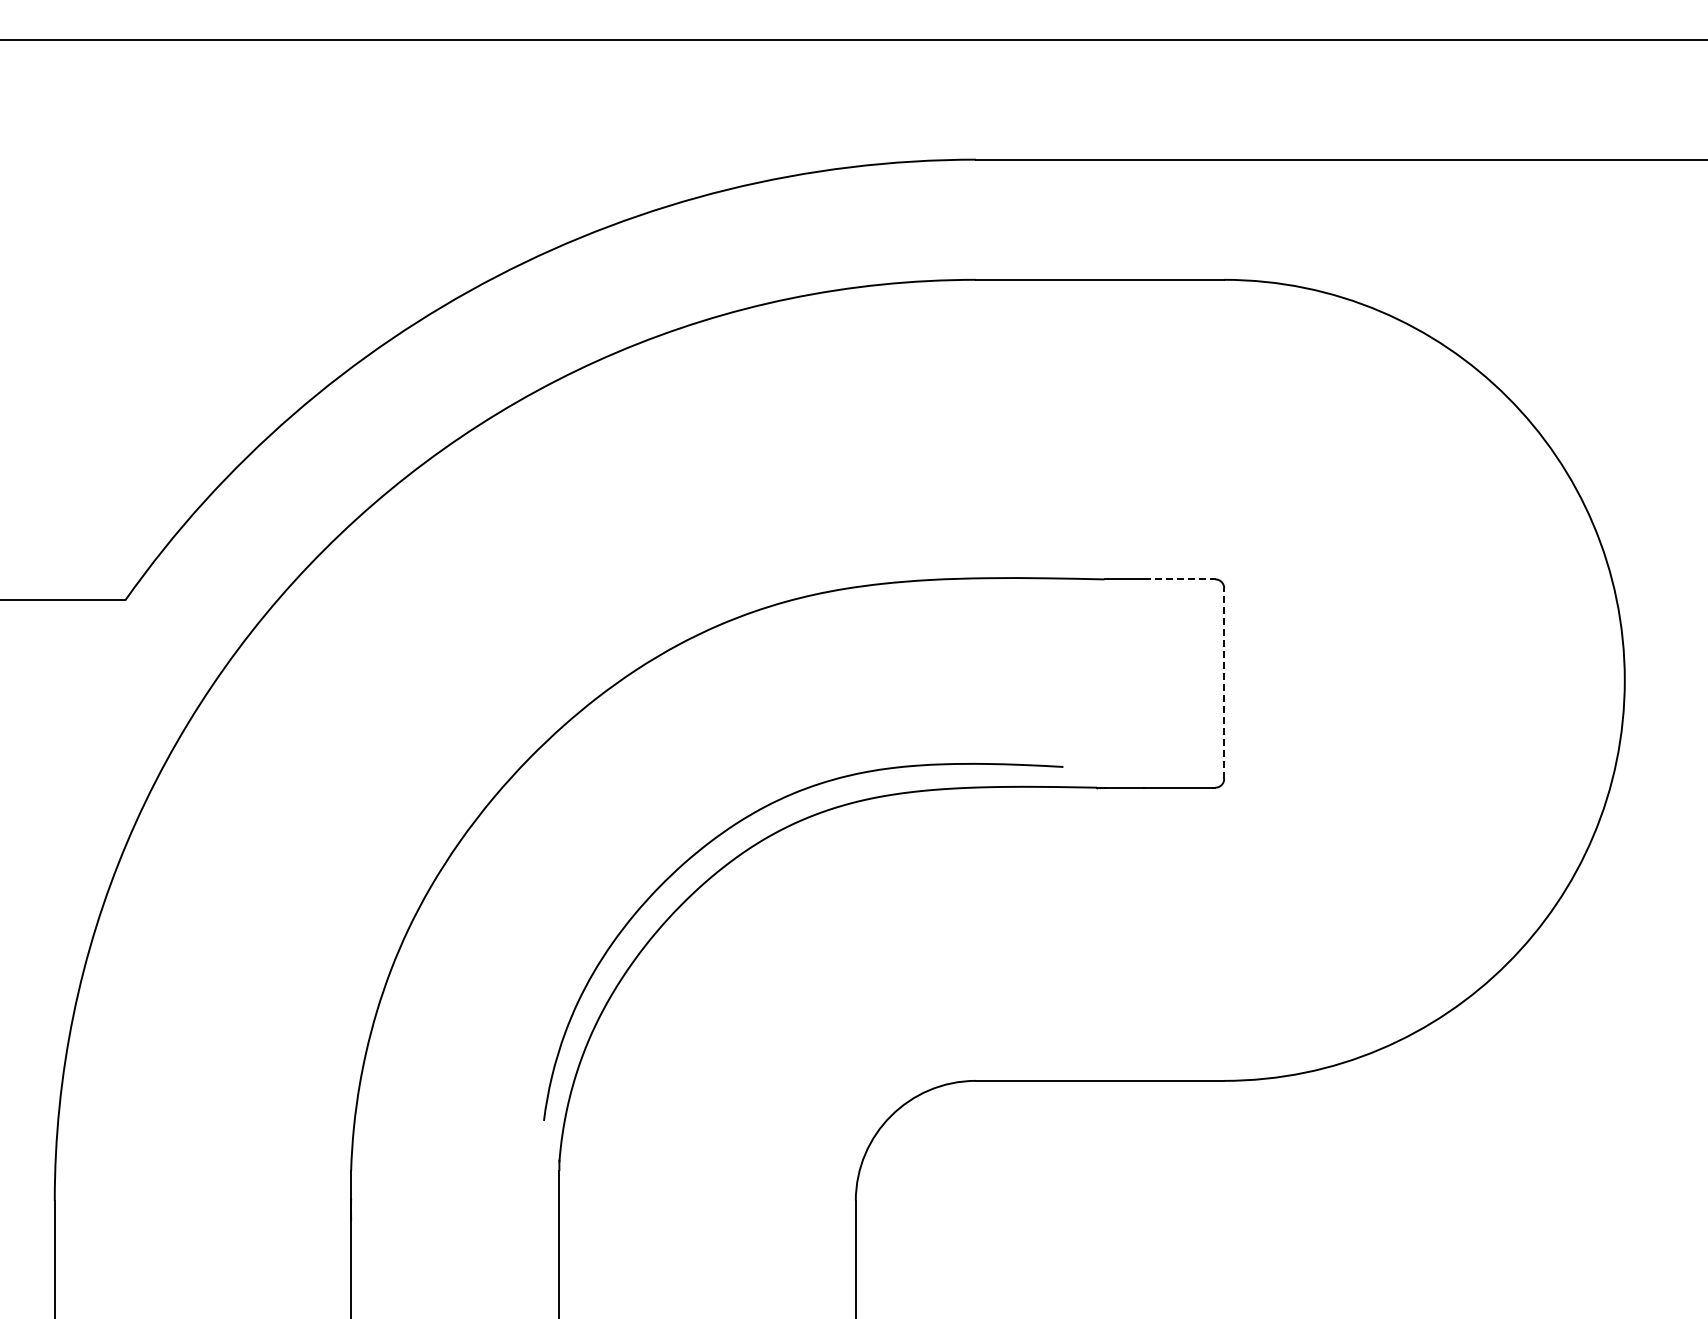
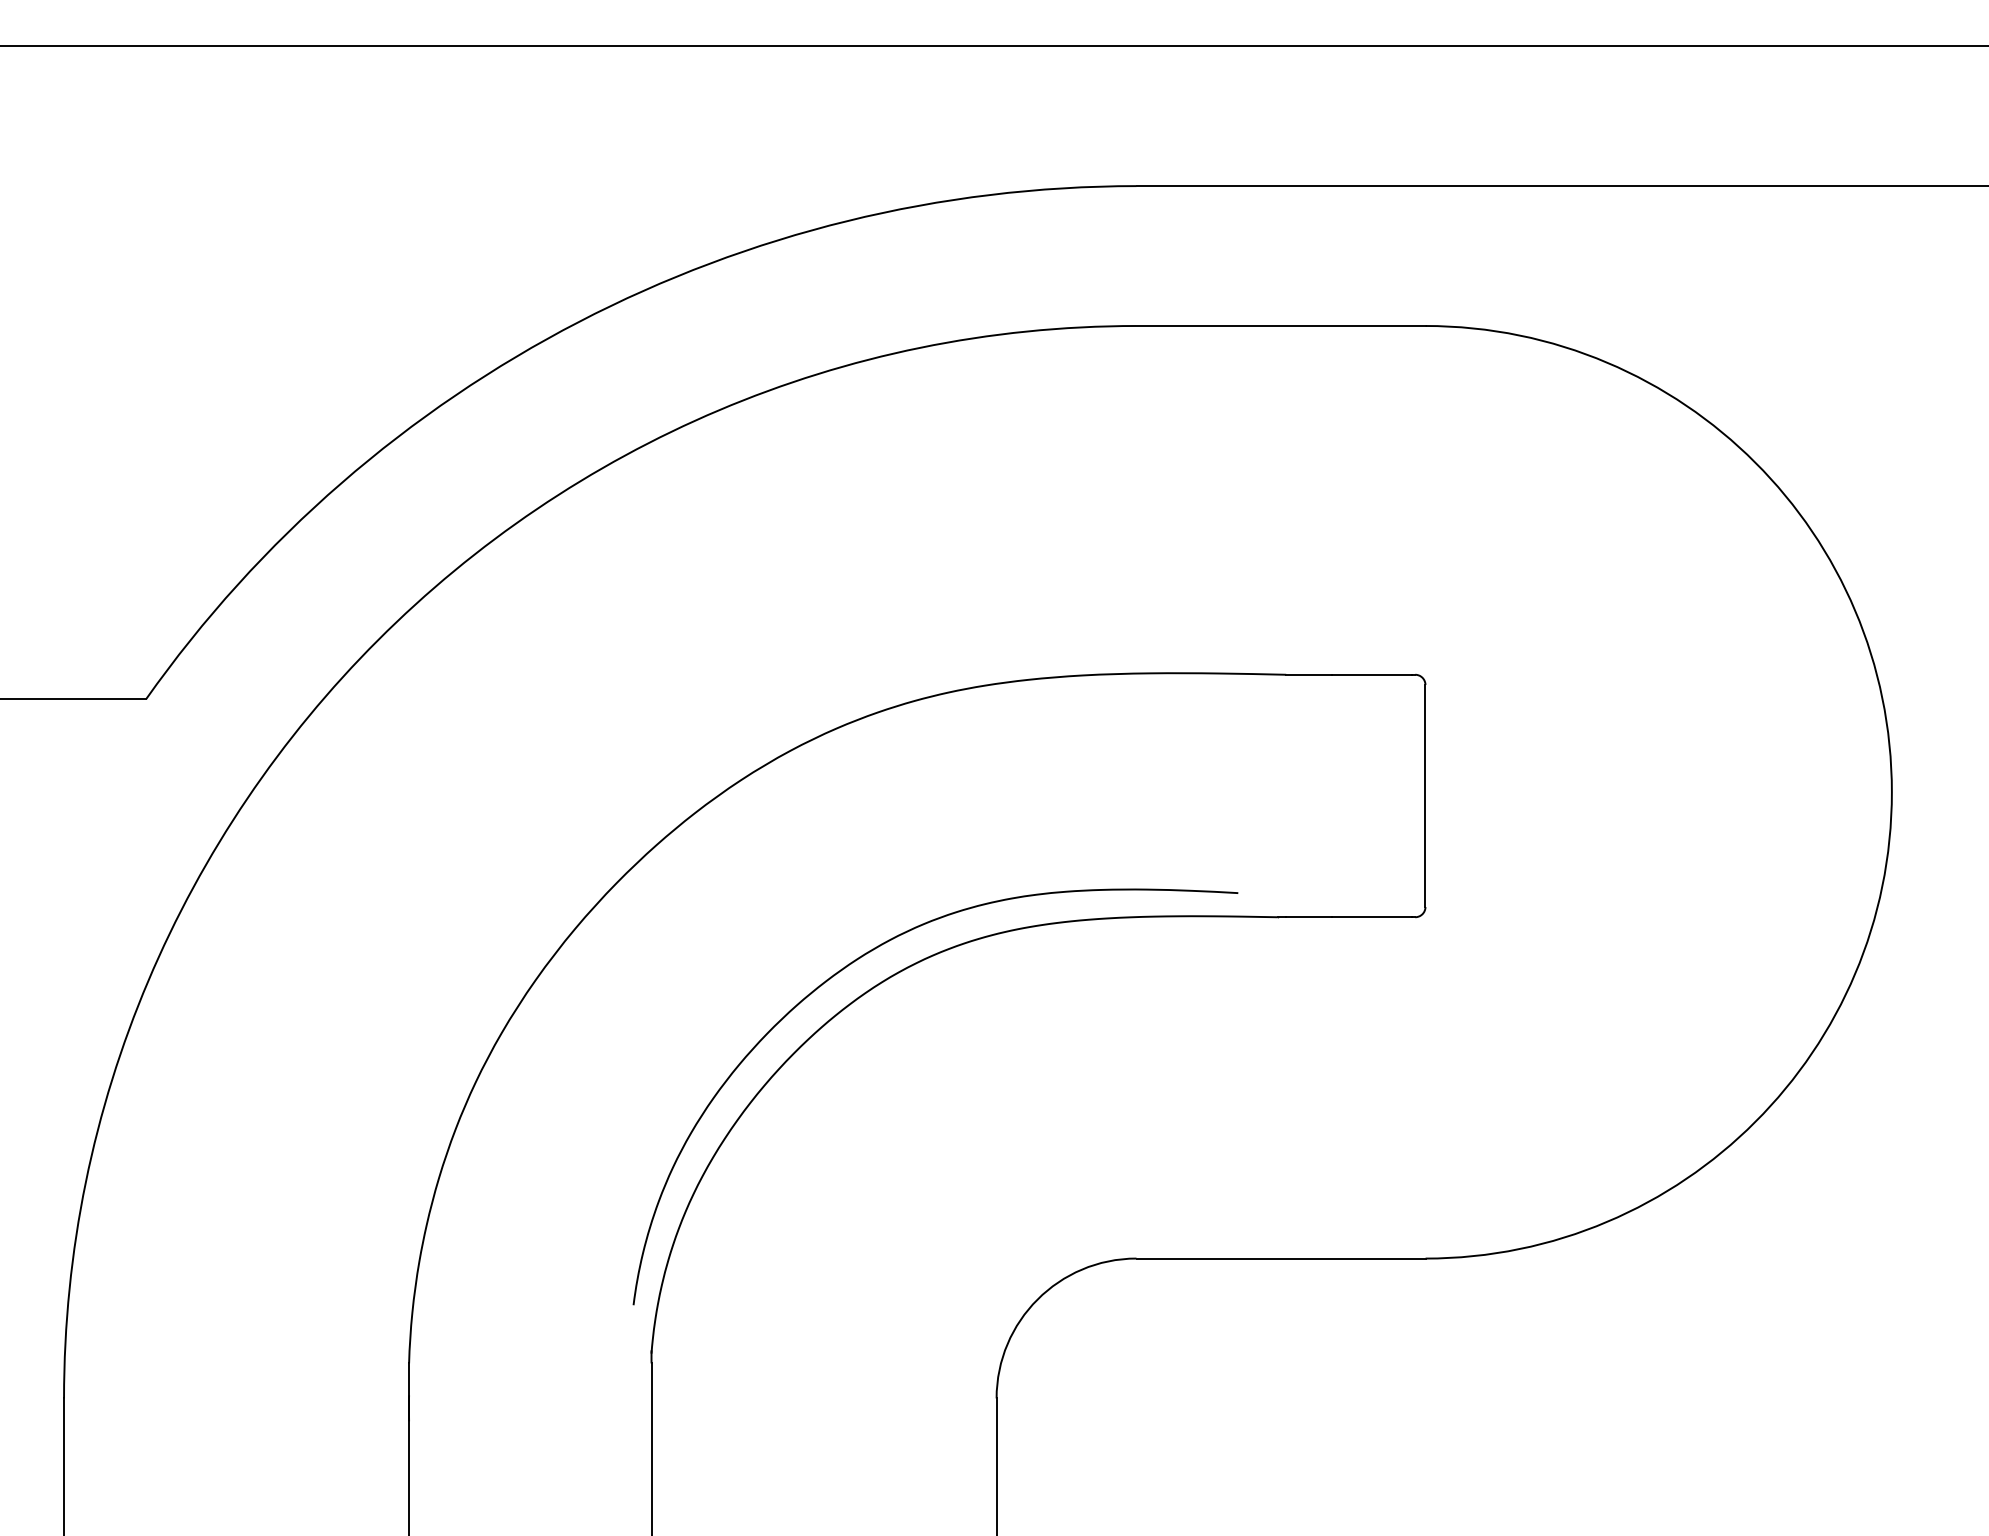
line: (1178, 579) -> (1372, 674), dashed -> solid
line: (1224, 683) -> (1425, 795), dashed -> solid

